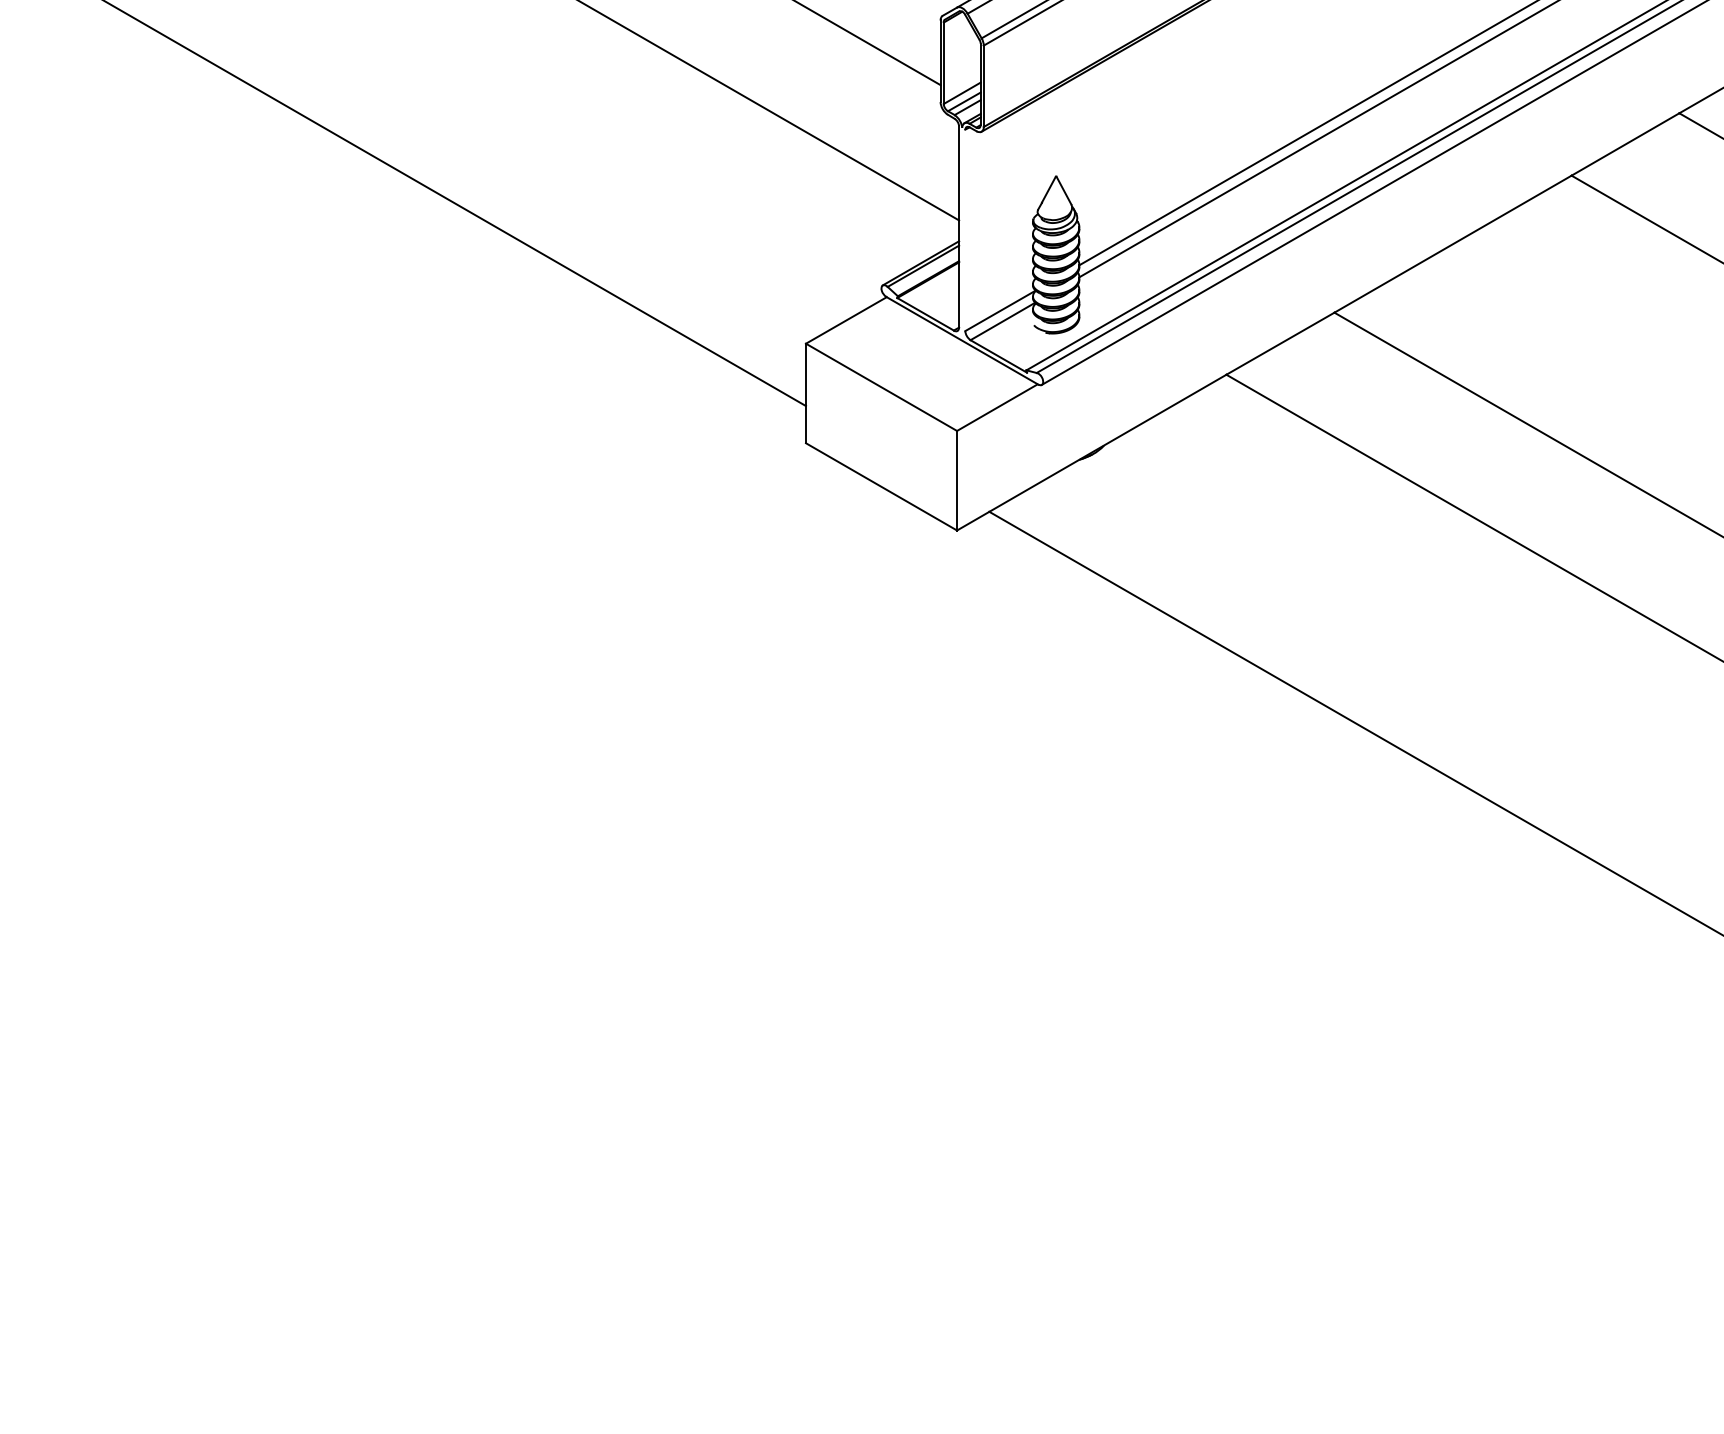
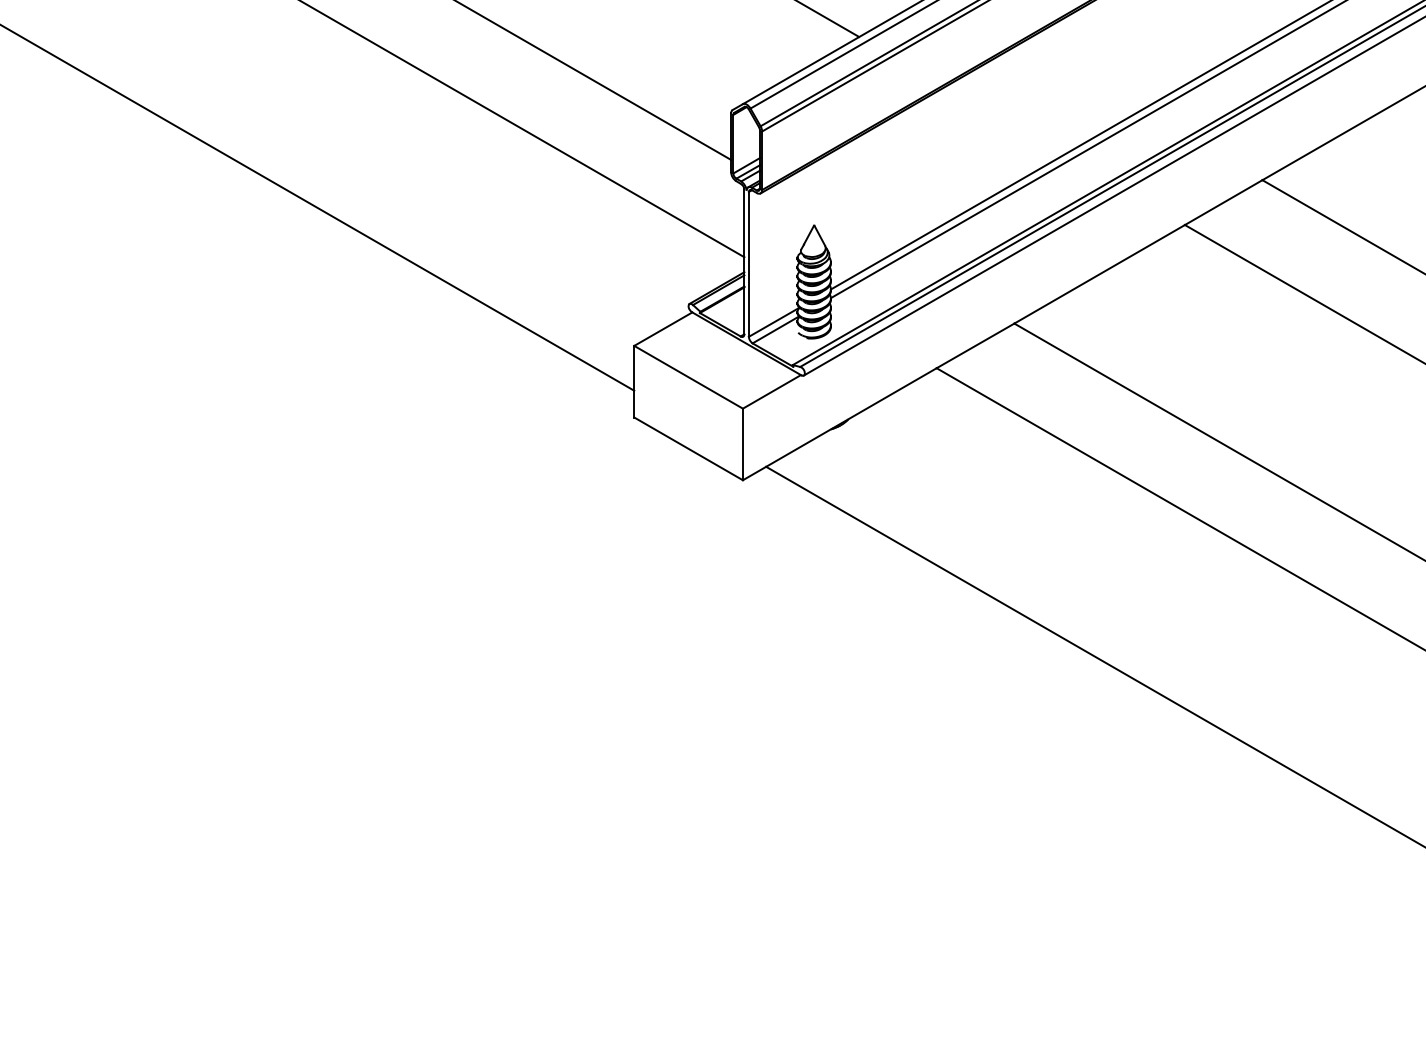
line: (964, 229) -> (748, 263), added

